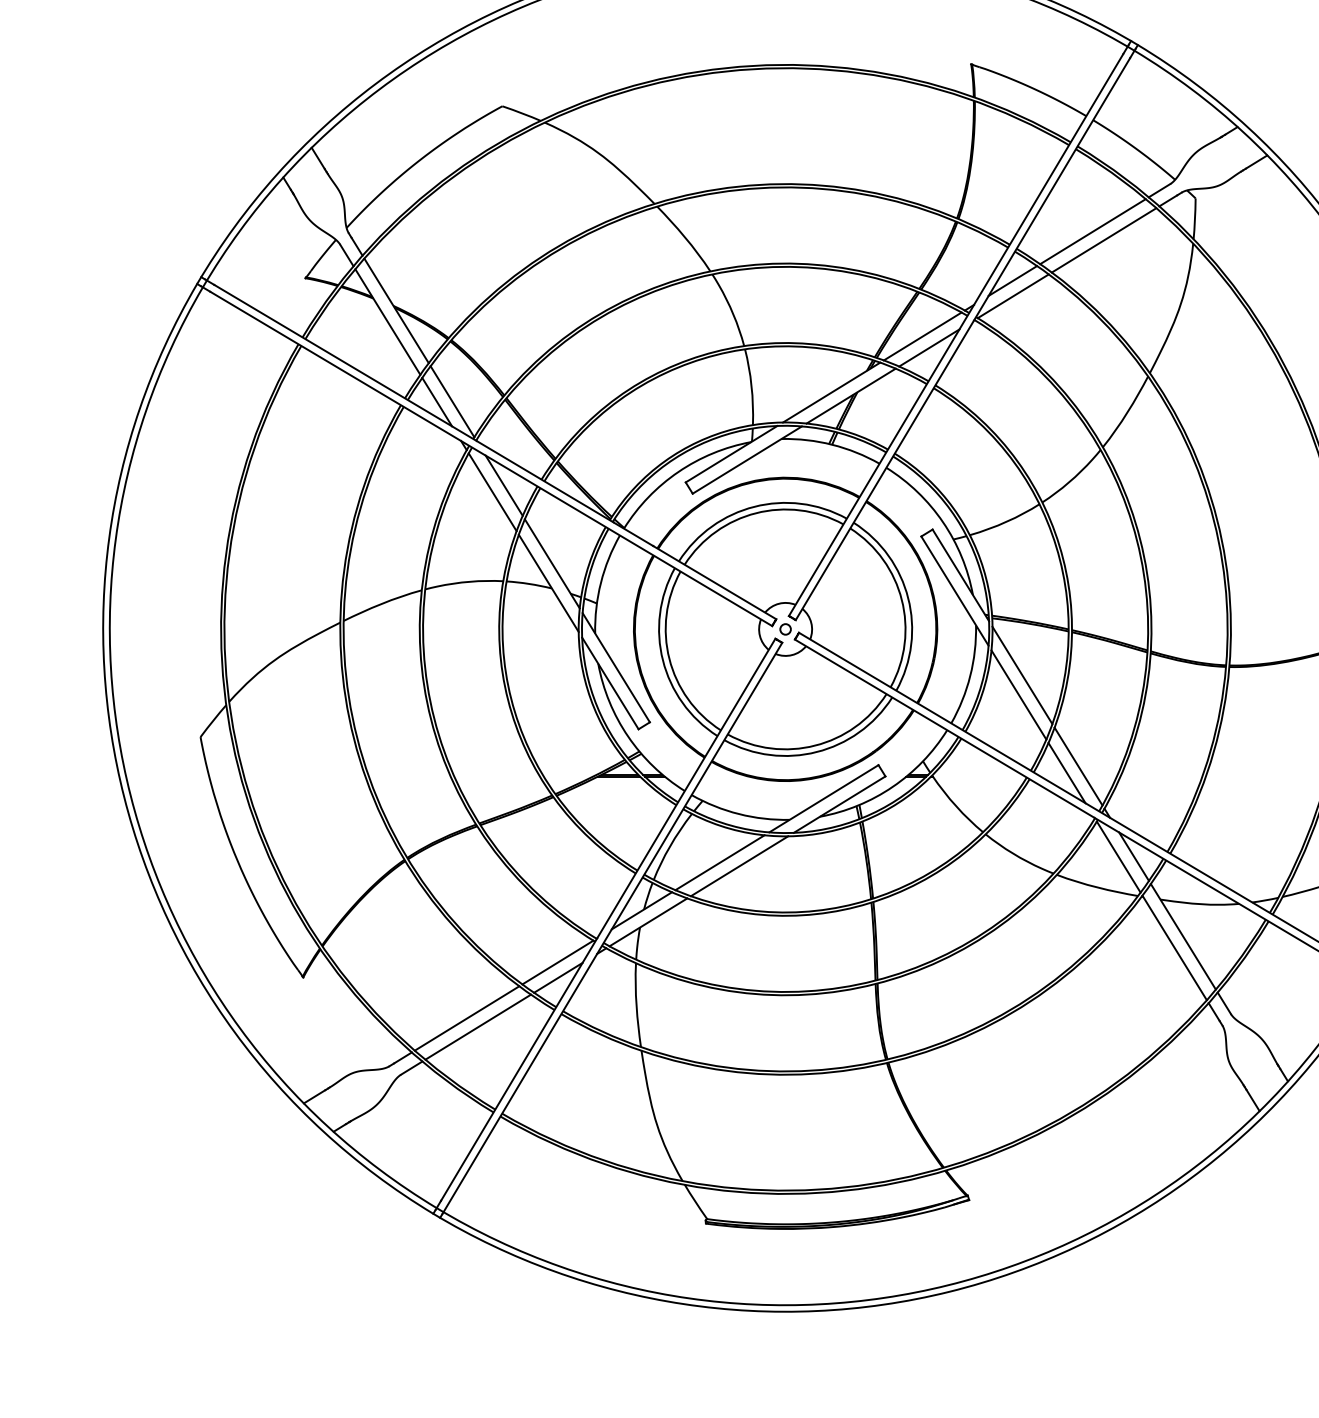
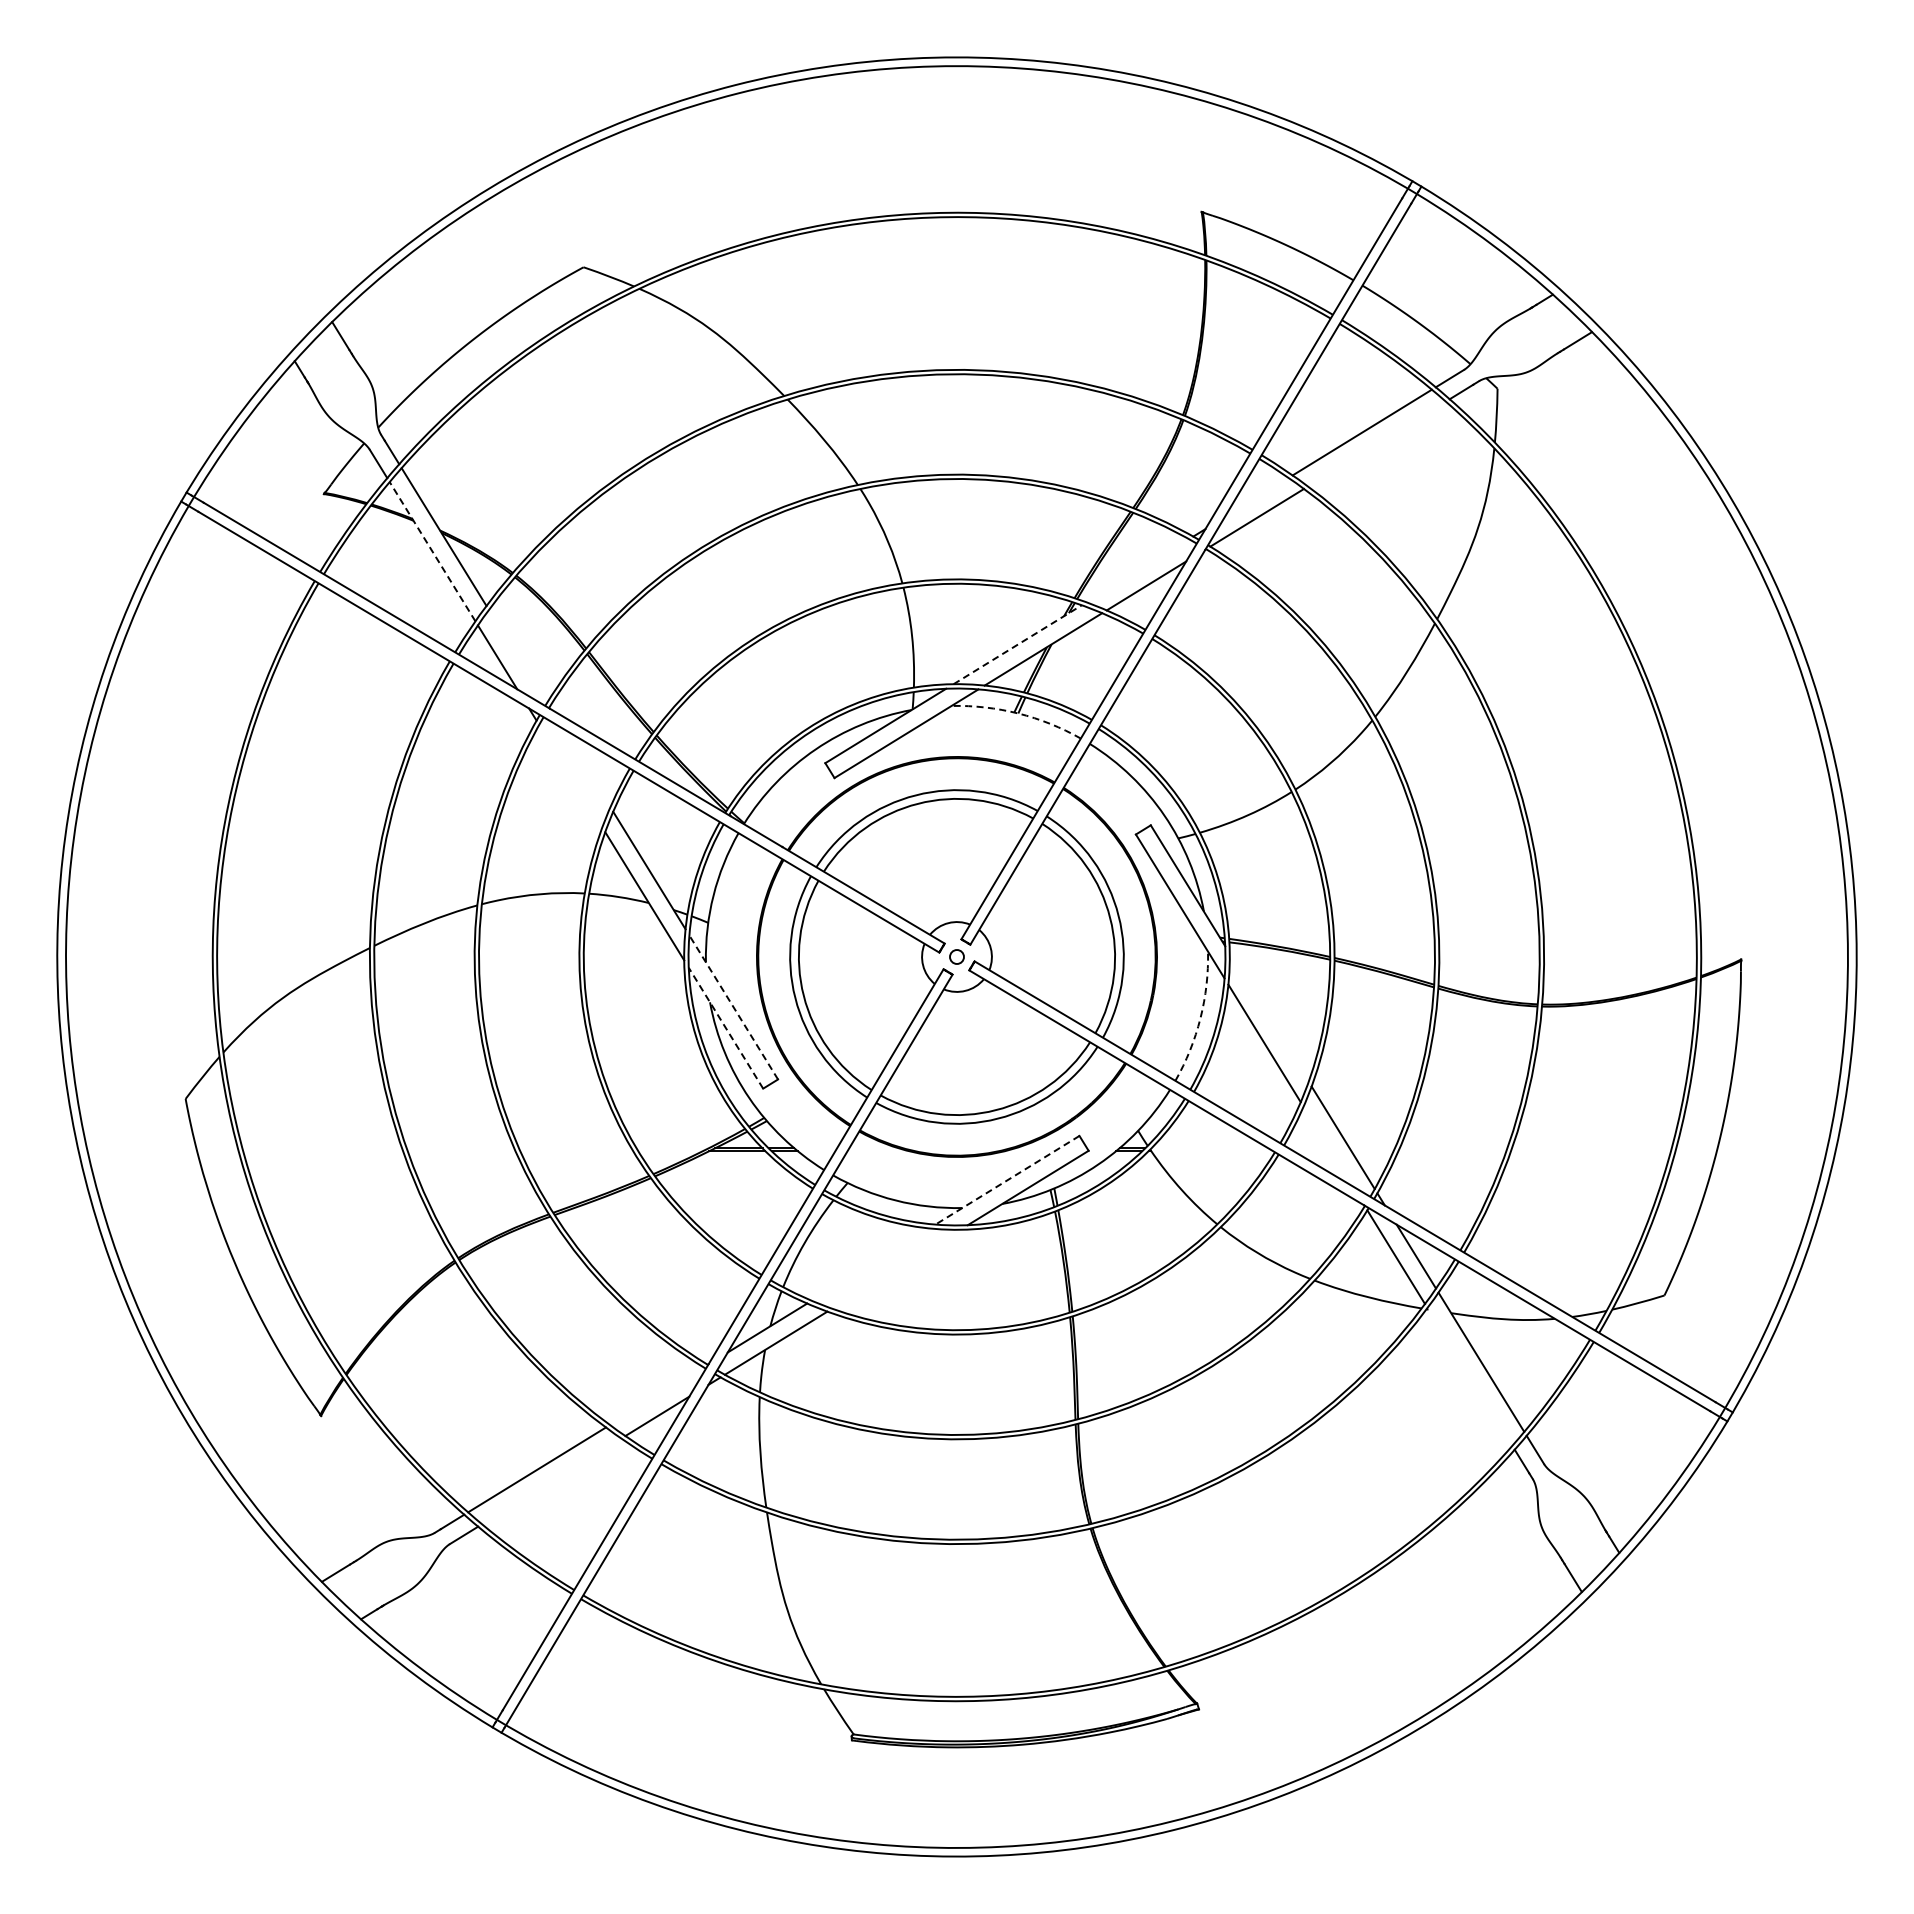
line: (1103, 239) -> (1376, 443), removed
line: (1012, 280) -> (1256, 497), removed
line: (387, 321) -> (432, 551), solid -> dashed
line: (922, 336) -> (1137, 570), removed
line: (832, 392) -> (1018, 644), solid -> dashed
line: (452, 401) -> (517, 656), removed
arc: (832, 444) -> (1018, 713), solid -> dashed
line: (503, 485) -> (585, 767), removed
line: (492, 491) -> (570, 775), removed
line: (616, 667) -> (733, 1007), solid -> dashed
line: (1021, 675) -> (1268, 1017), removed
arc: (970, 676) -> (1200, 1018), solid -> dashed
line: (610, 683) -> (725, 1028), solid -> dashed
line: (1066, 773) -> (1327, 1146), removed
line: (823, 798) -> (1007, 1180), solid -> dashed
line: (720, 862) -> (870, 1264), removed
line: (739, 865) -> (896, 1268), removed
line: (1174, 947) -> (1469, 1376), removed
line: (557, 962) -> (656, 1396), removed
line: (478, 1027) -> (551, 1481), removed

